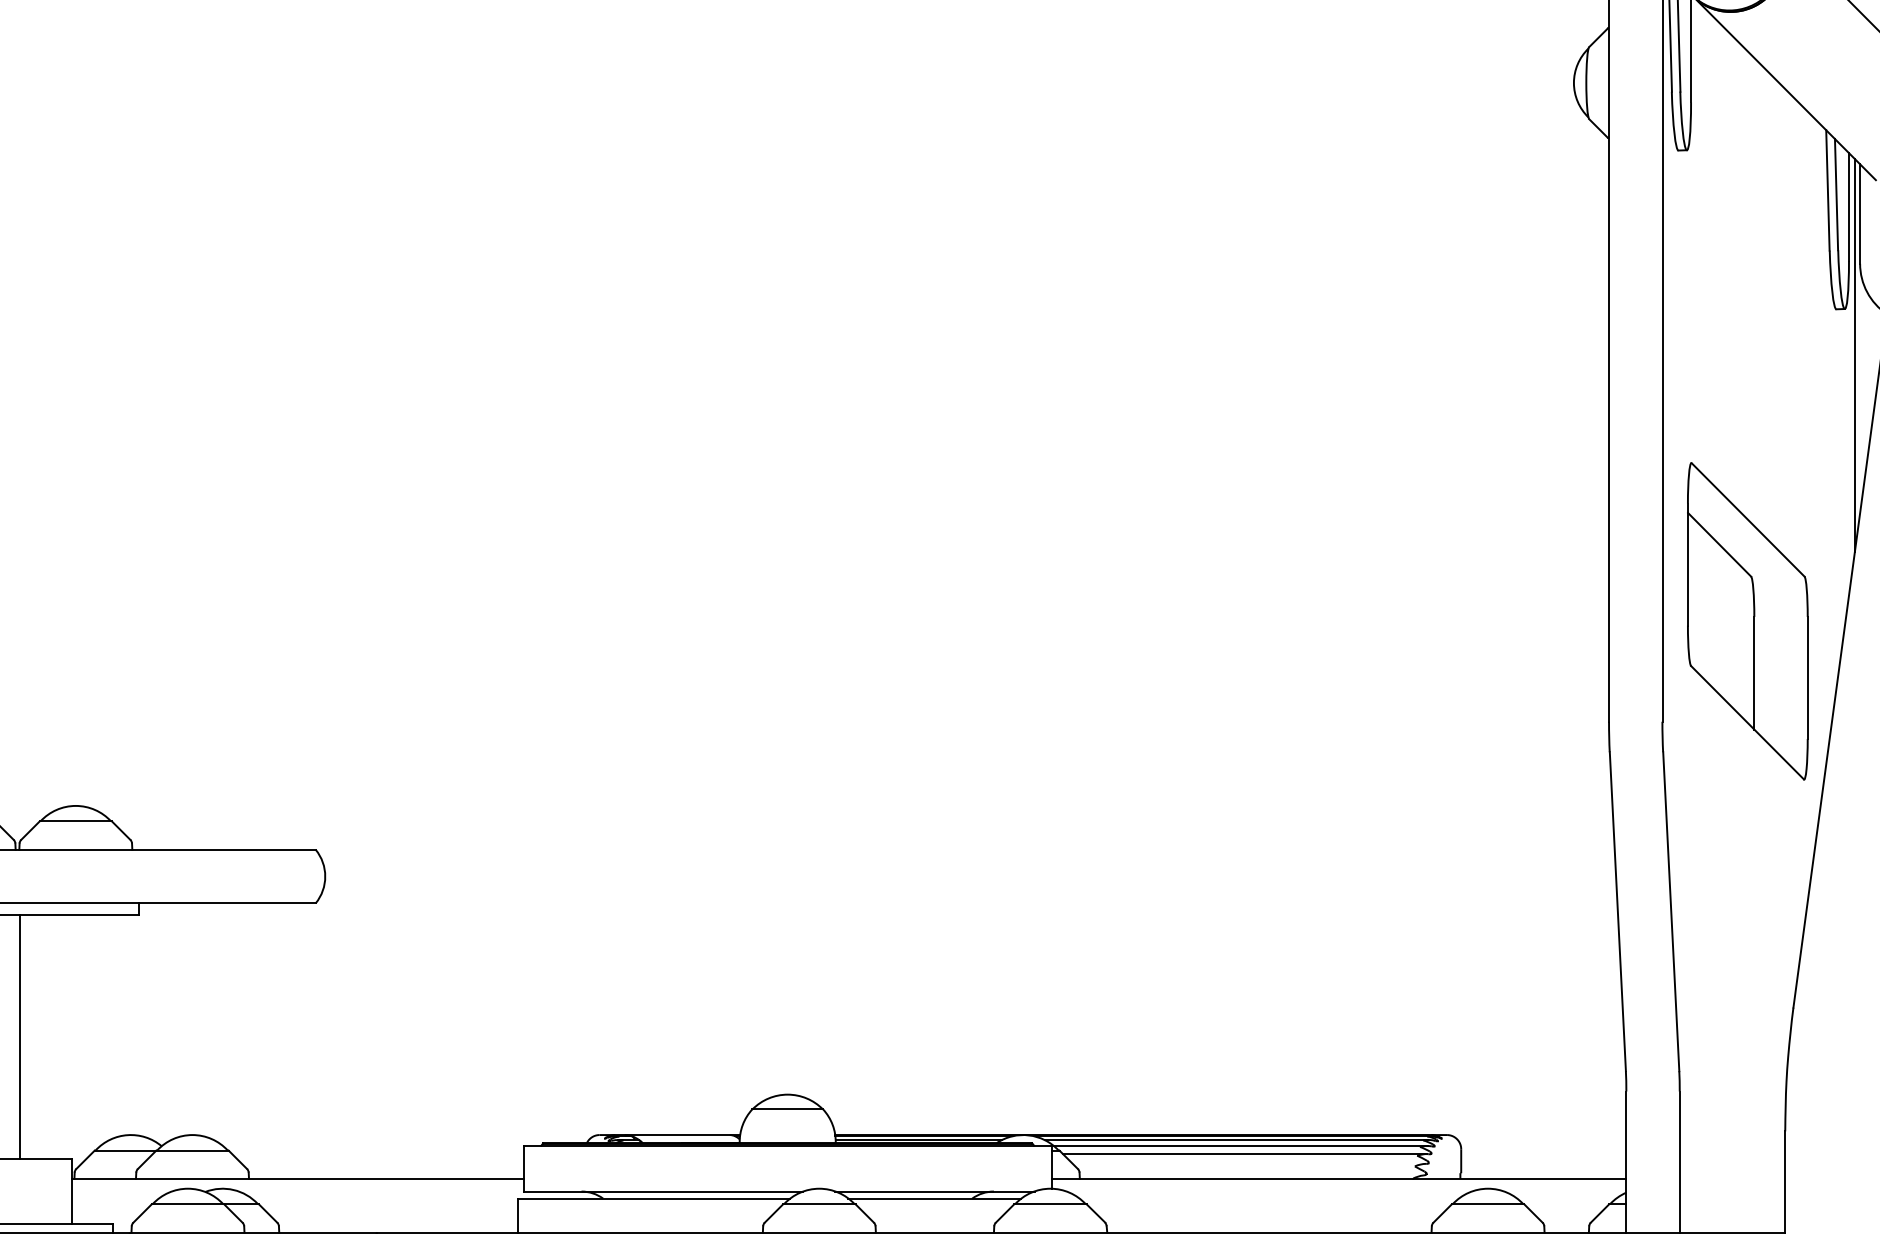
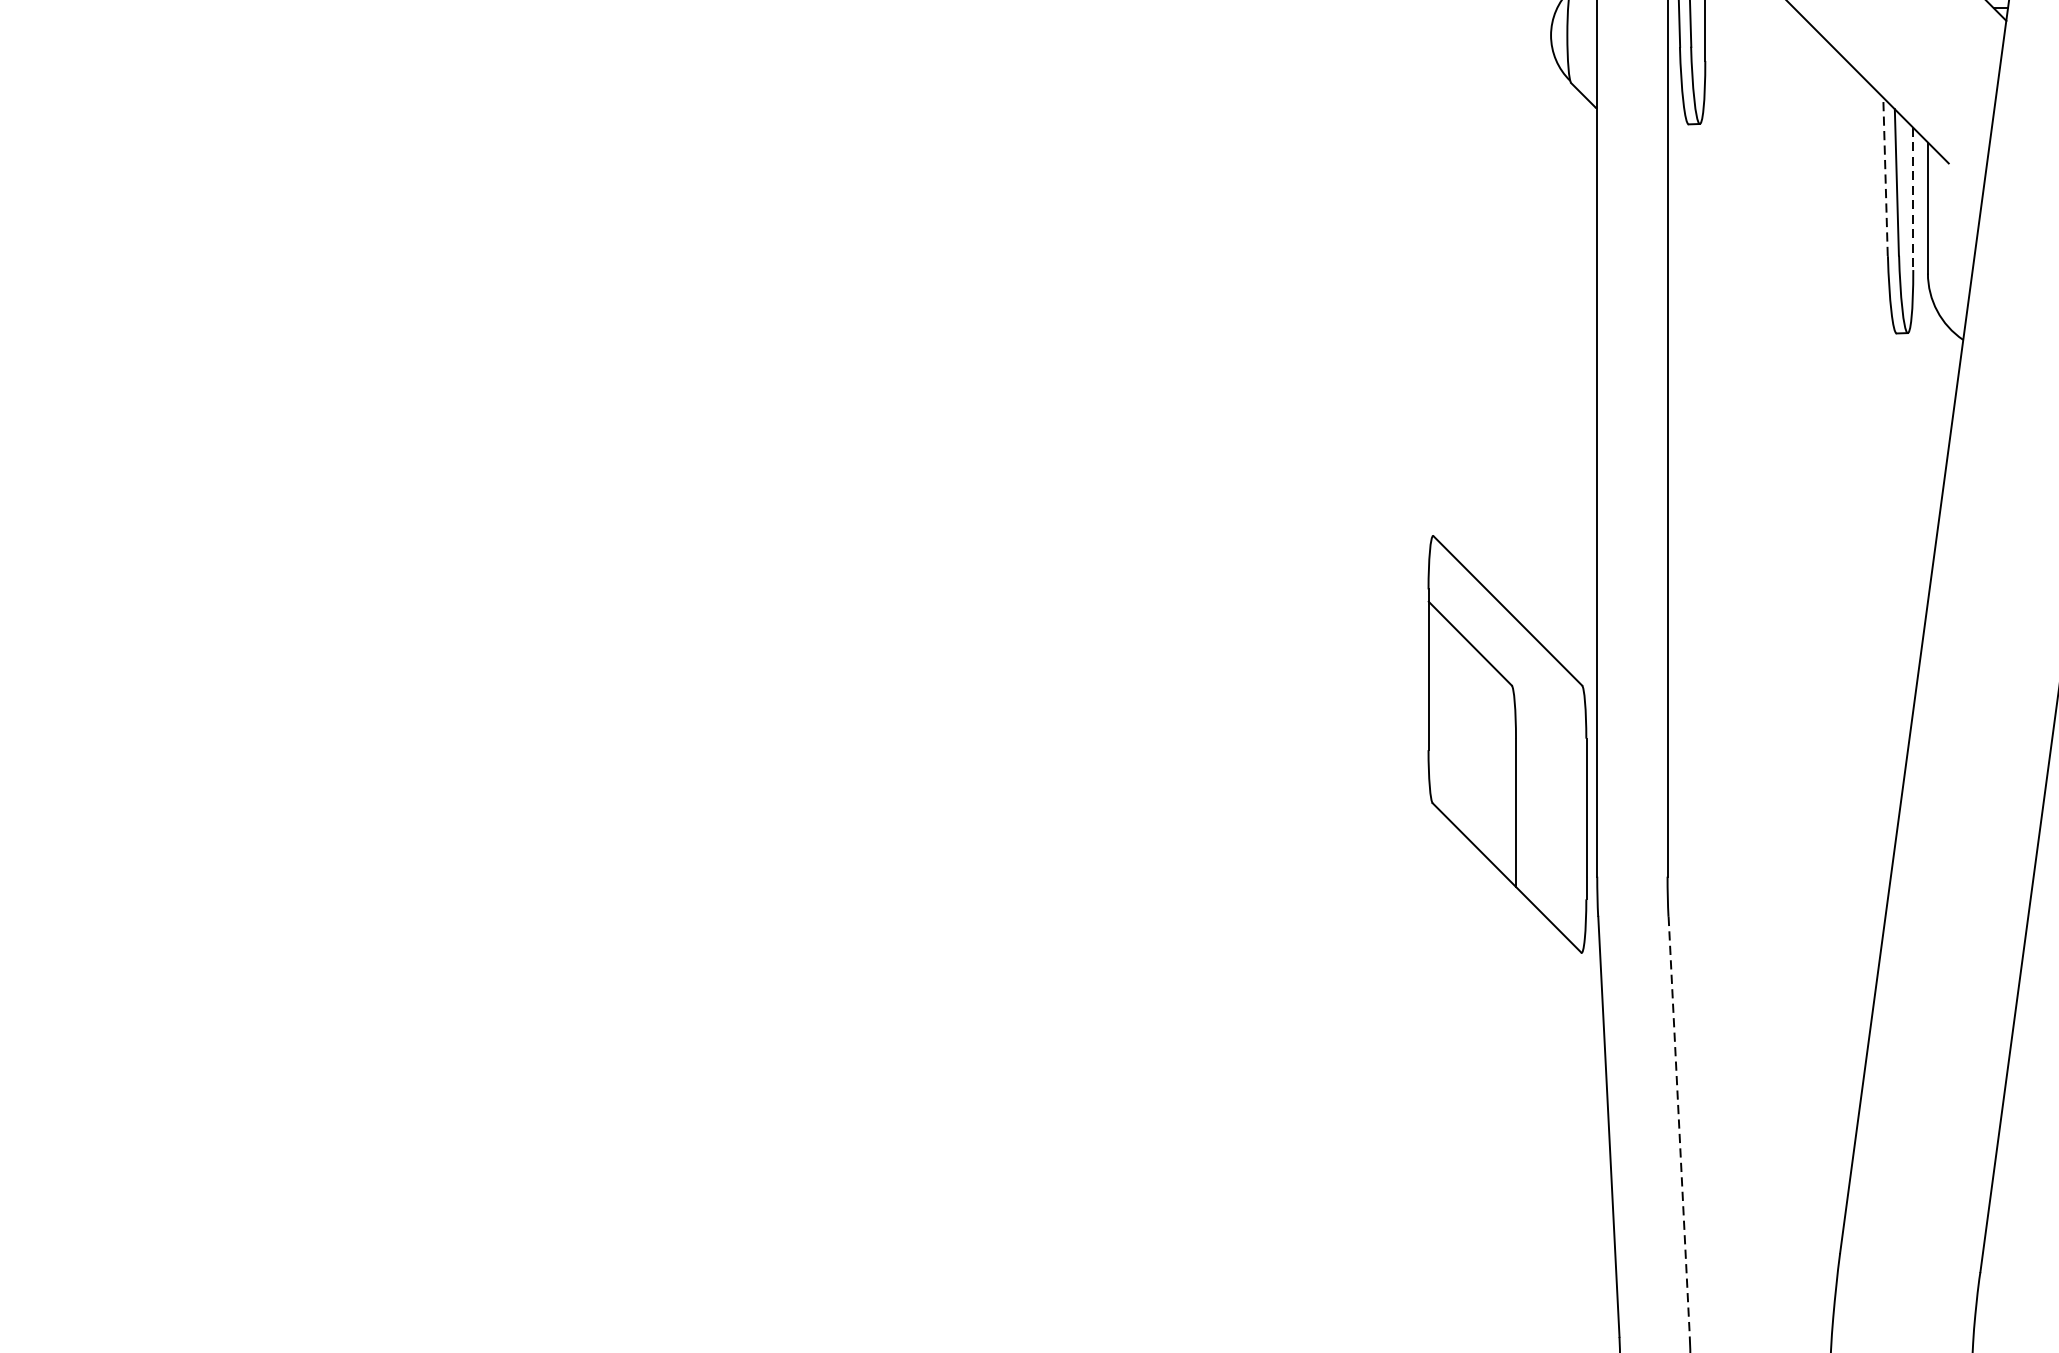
line: (1827, 189) -> (1884, 175), solid -> dashed
line: (1848, 207) -> (1912, 199), solid -> dashed
line: (1855, 355) -> (1921, 394), removed
part: (1747, 621) -> (1507, 744), moved
line: (1671, 911) -> (1679, 1126), solid -> dashed

